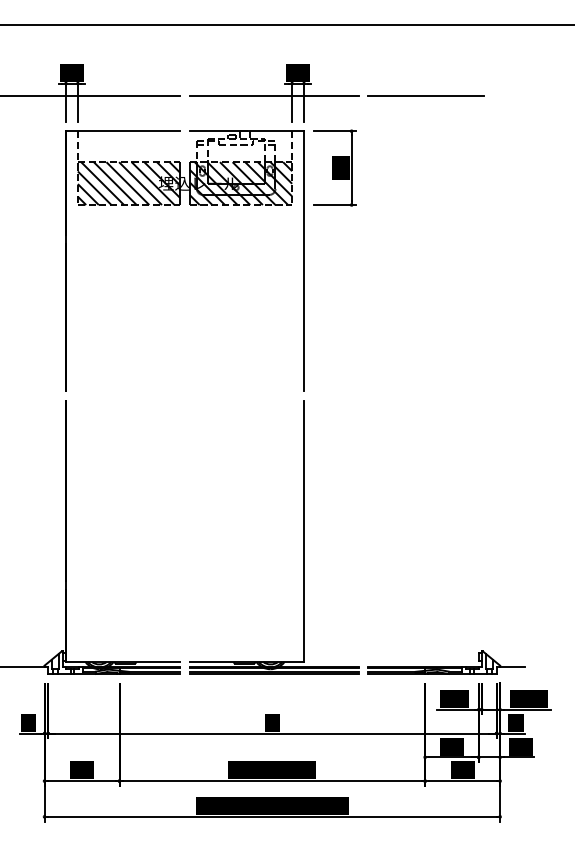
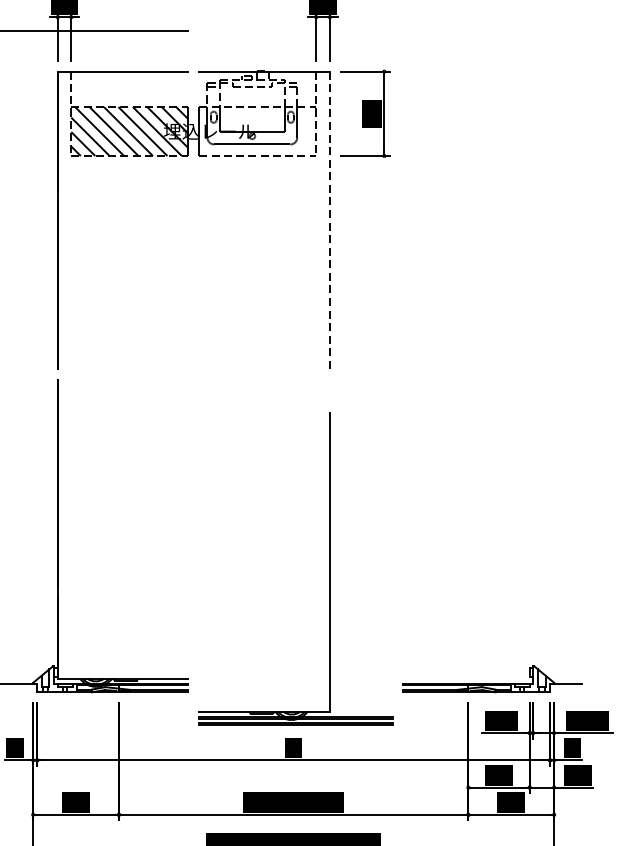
line: (273, 95) -> (294, 30), removed
line: (425, 95) -> (468, 30), removed
hatch: (240, 183) -> (257, 131), removed
line: (304, 261) -> (330, 220), solid -> dashed
part: (303, 537) -> (329, 569), moved

